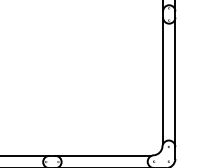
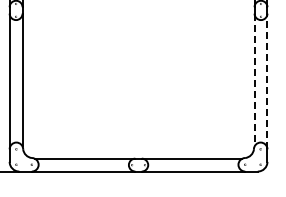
line: (163, 81) -> (254, 80), solid -> dashed
line: (175, 82) -> (267, 81), solid -> dashed

